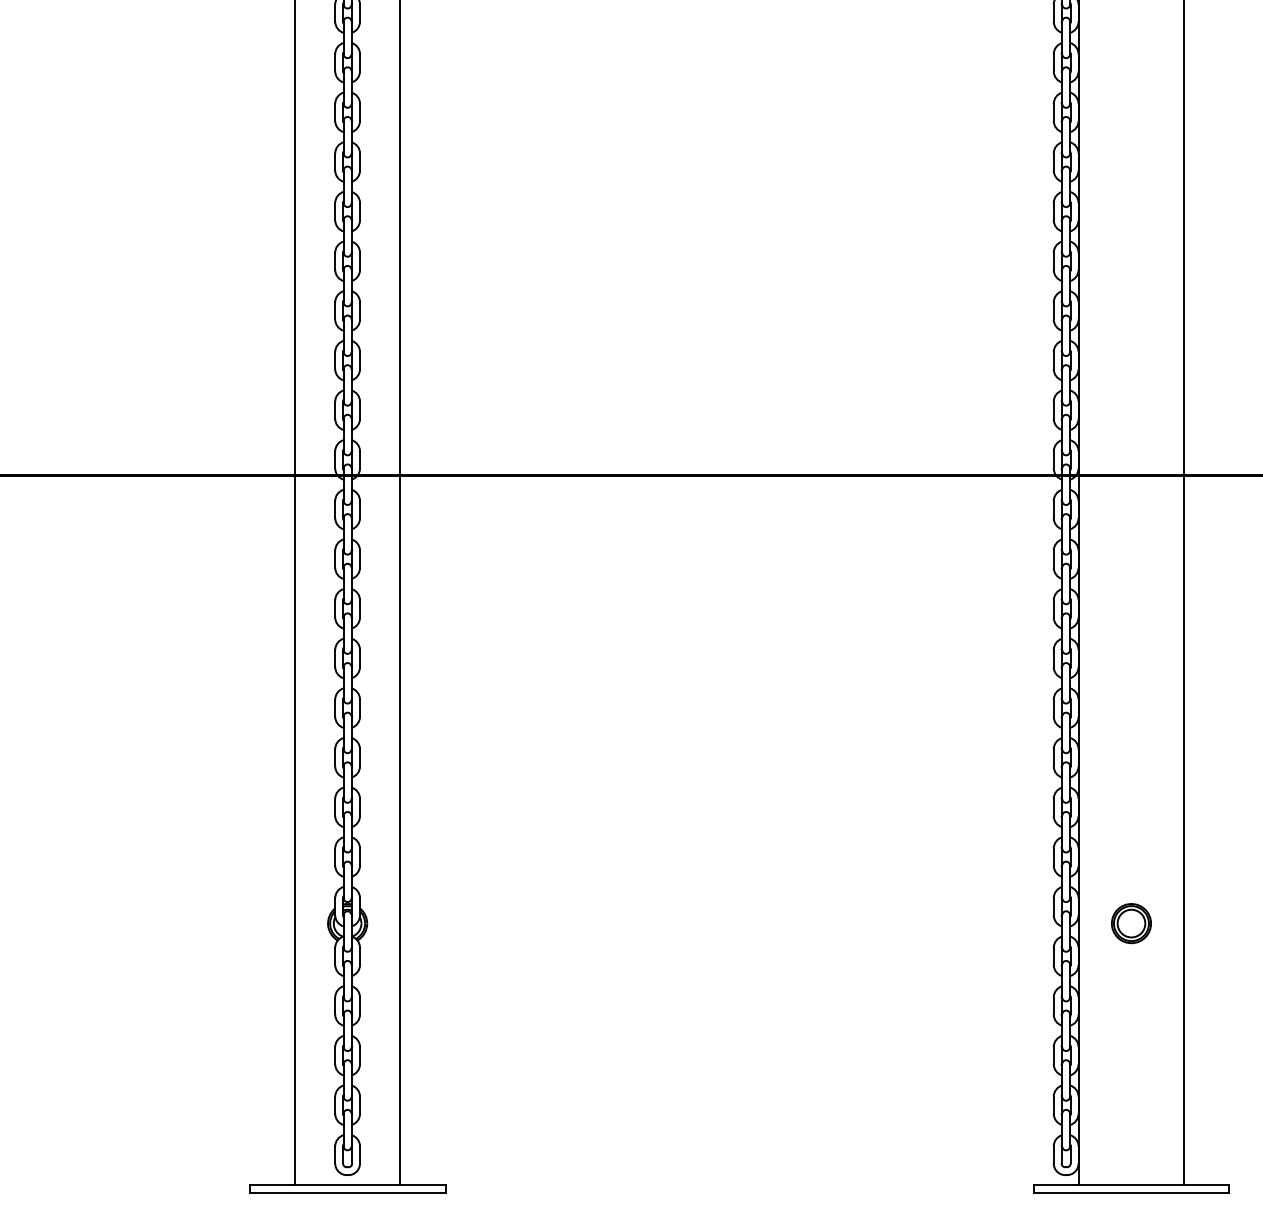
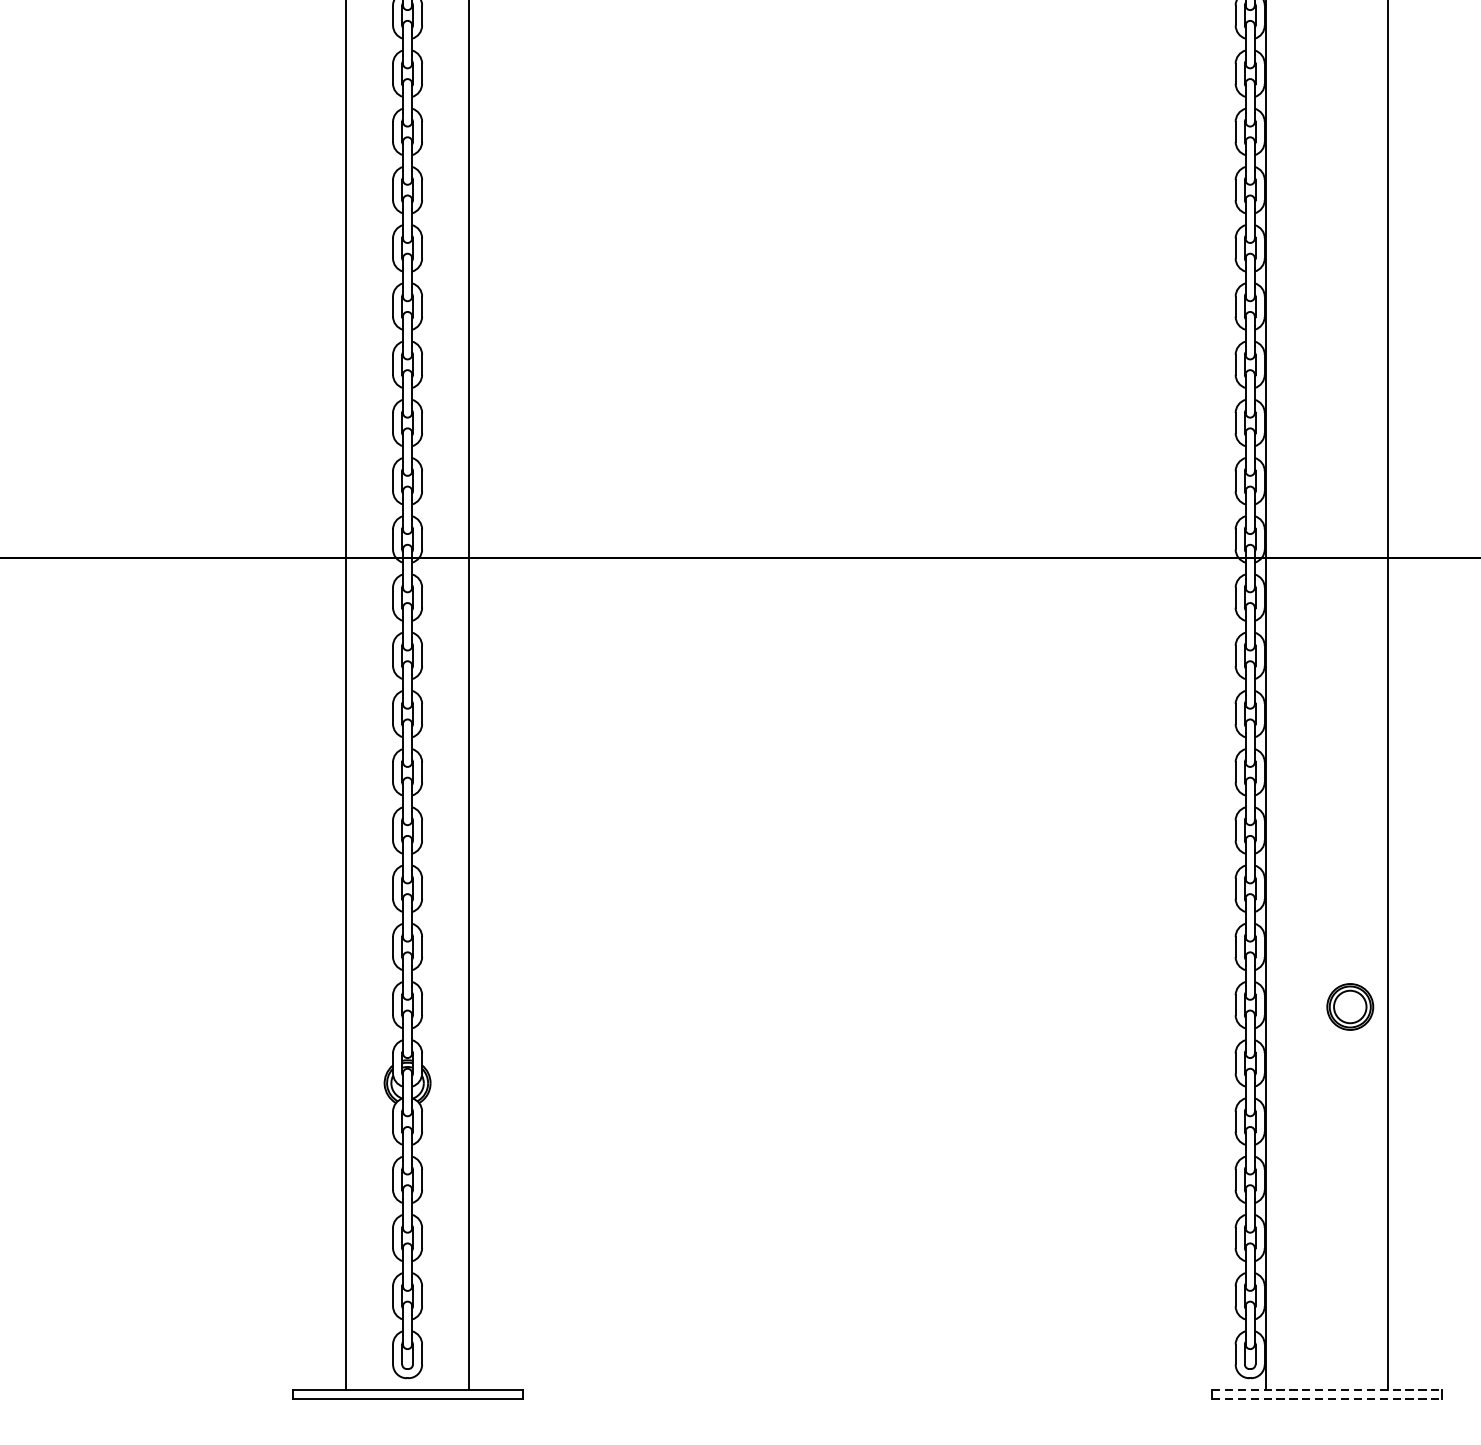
part: (1131, 923) -> (1350, 1006), moved
line: (1131, 1184) -> (1326, 1389), solid -> dashed
line: (1131, 1192) -> (1326, 1398), solid -> dashed

